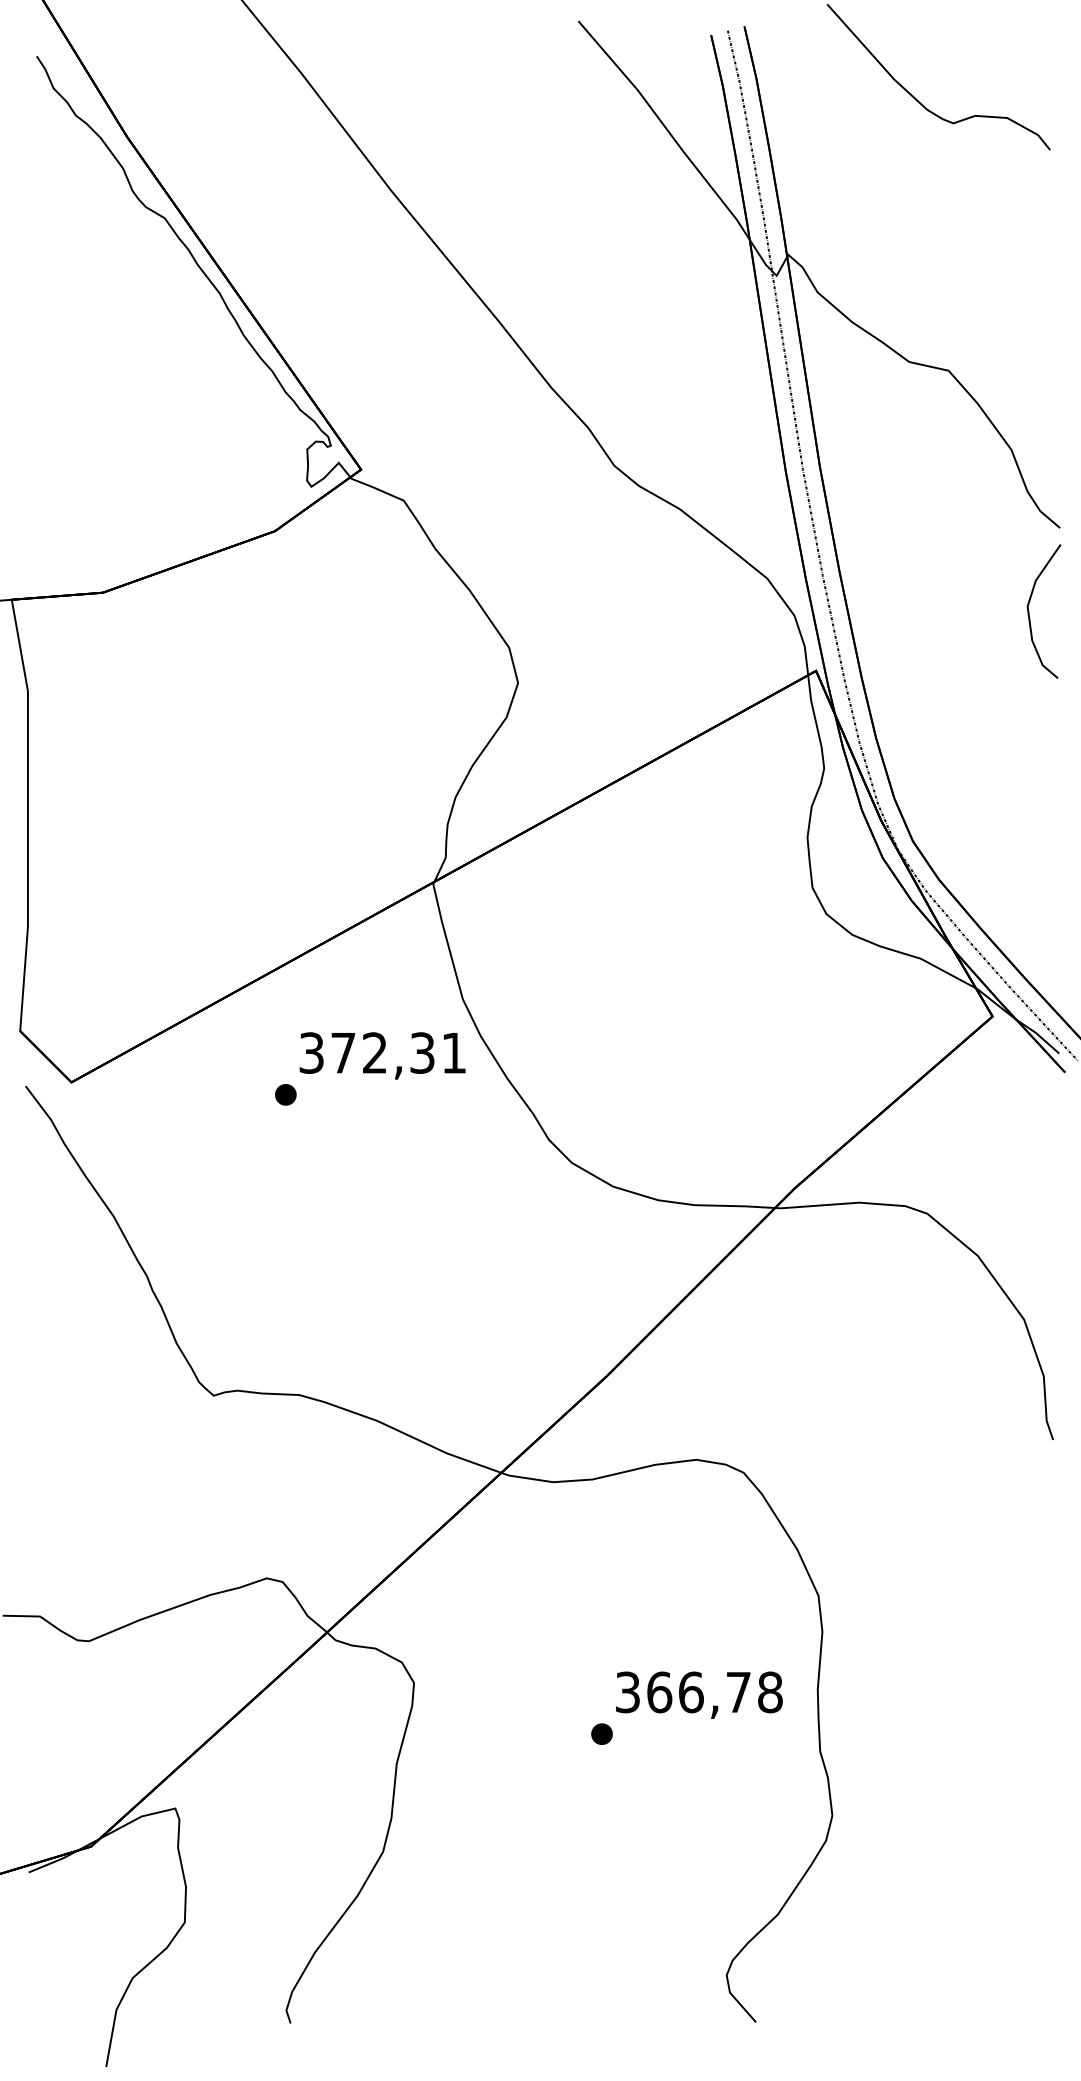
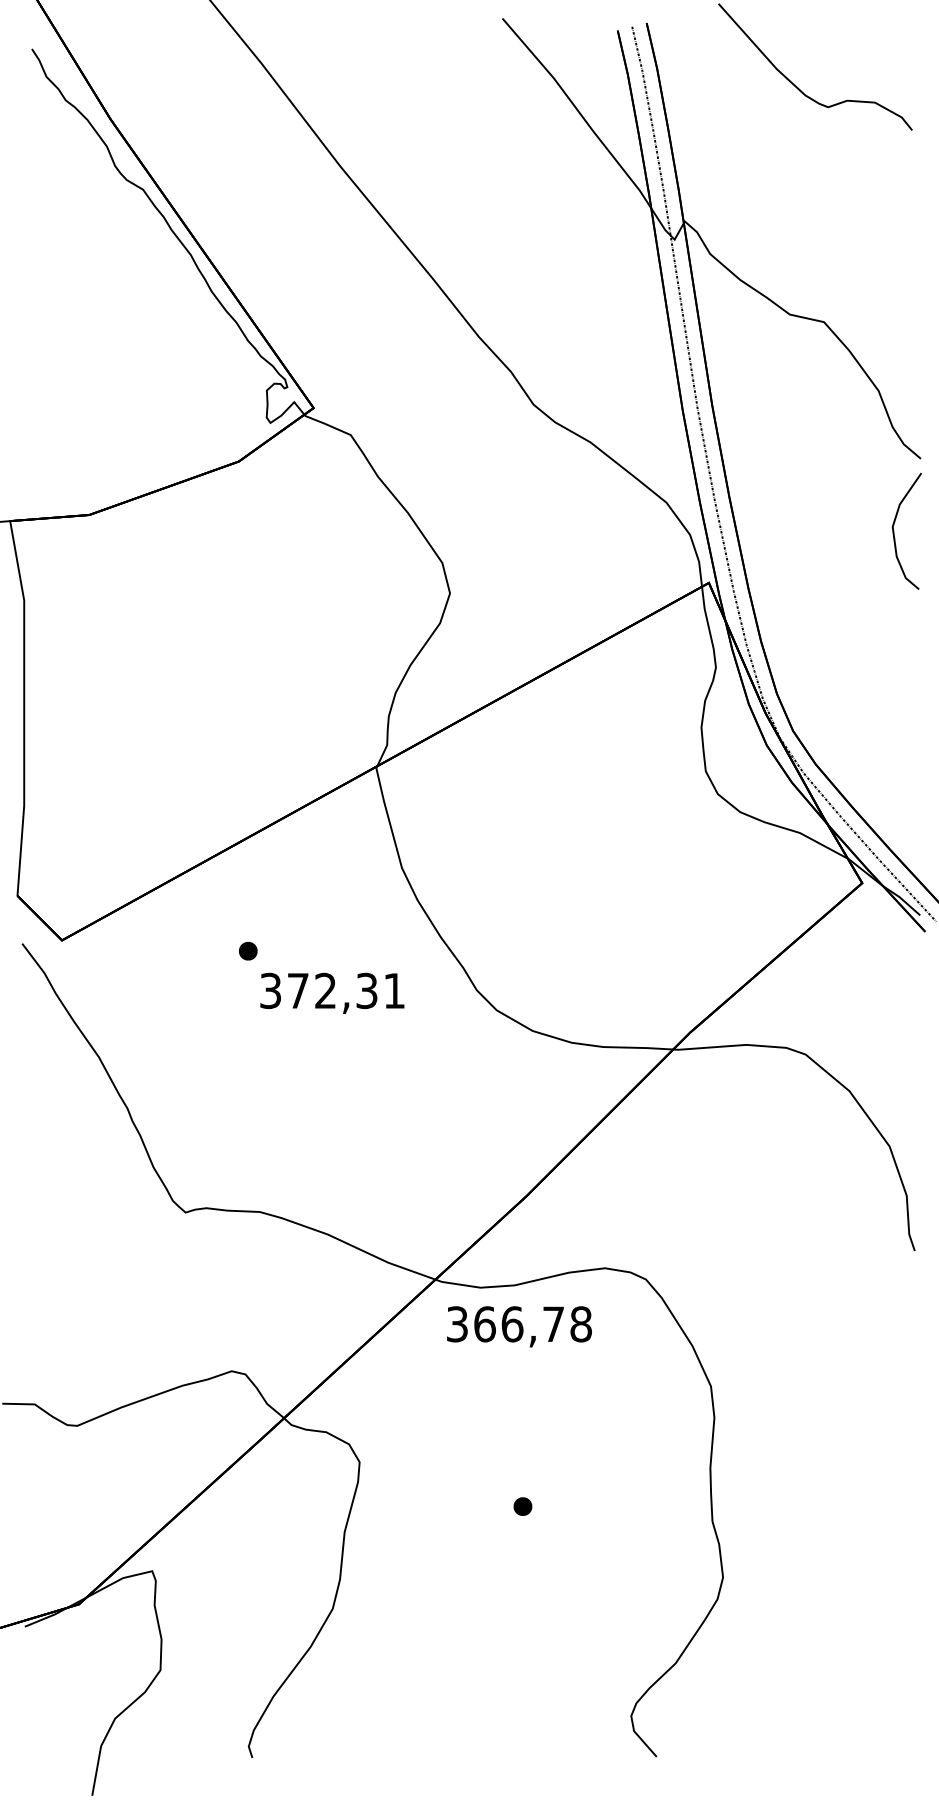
text: (382, 1054) -> (332, 992), moved
text: (699, 1694) -> (519, 1326), moved

